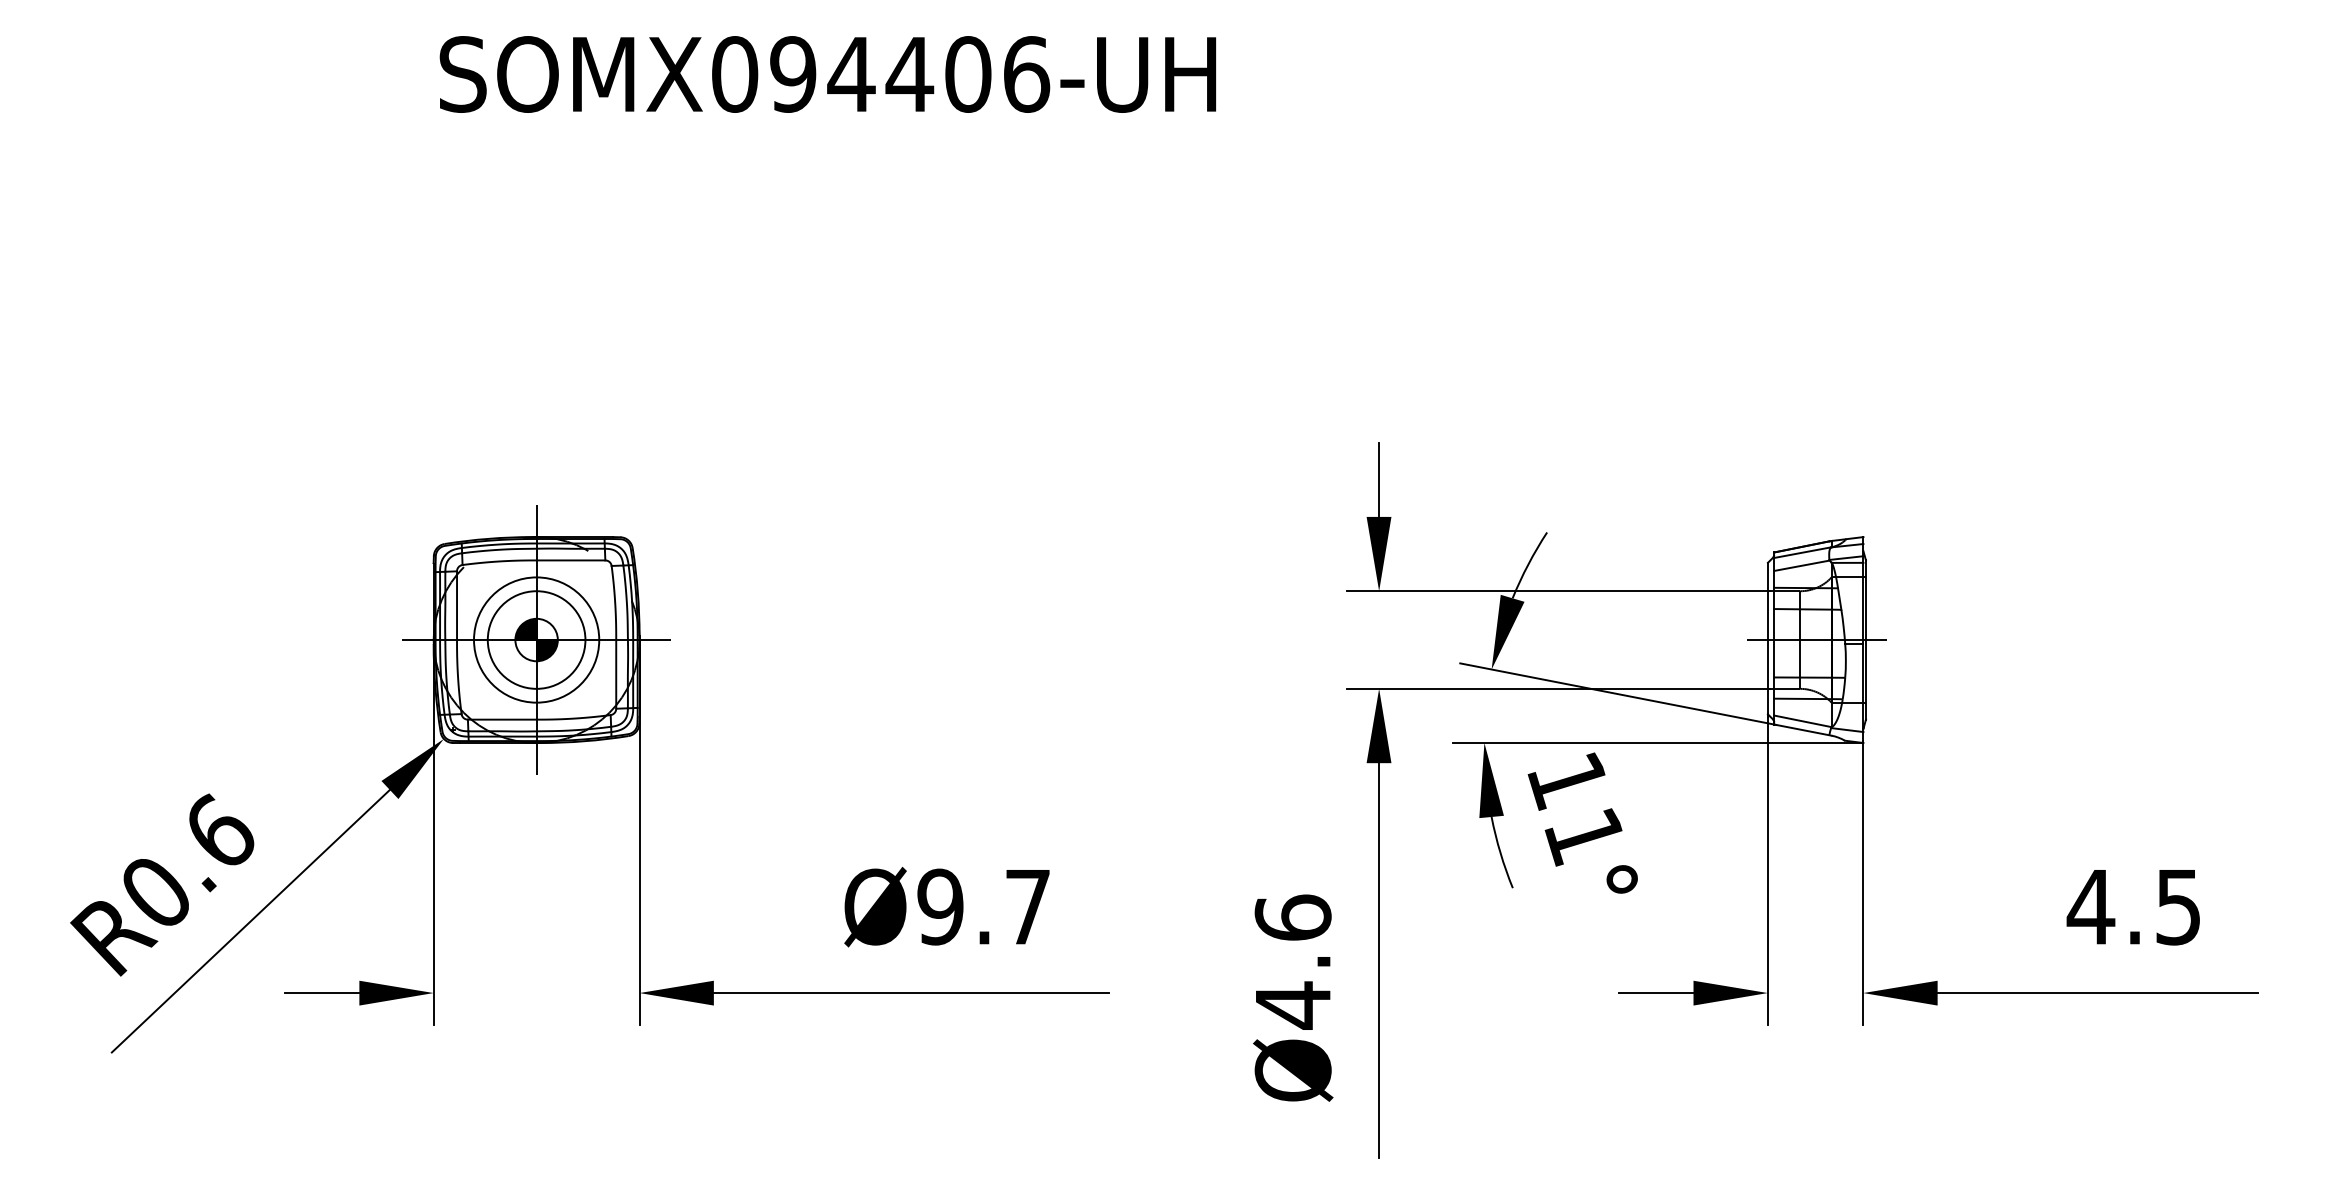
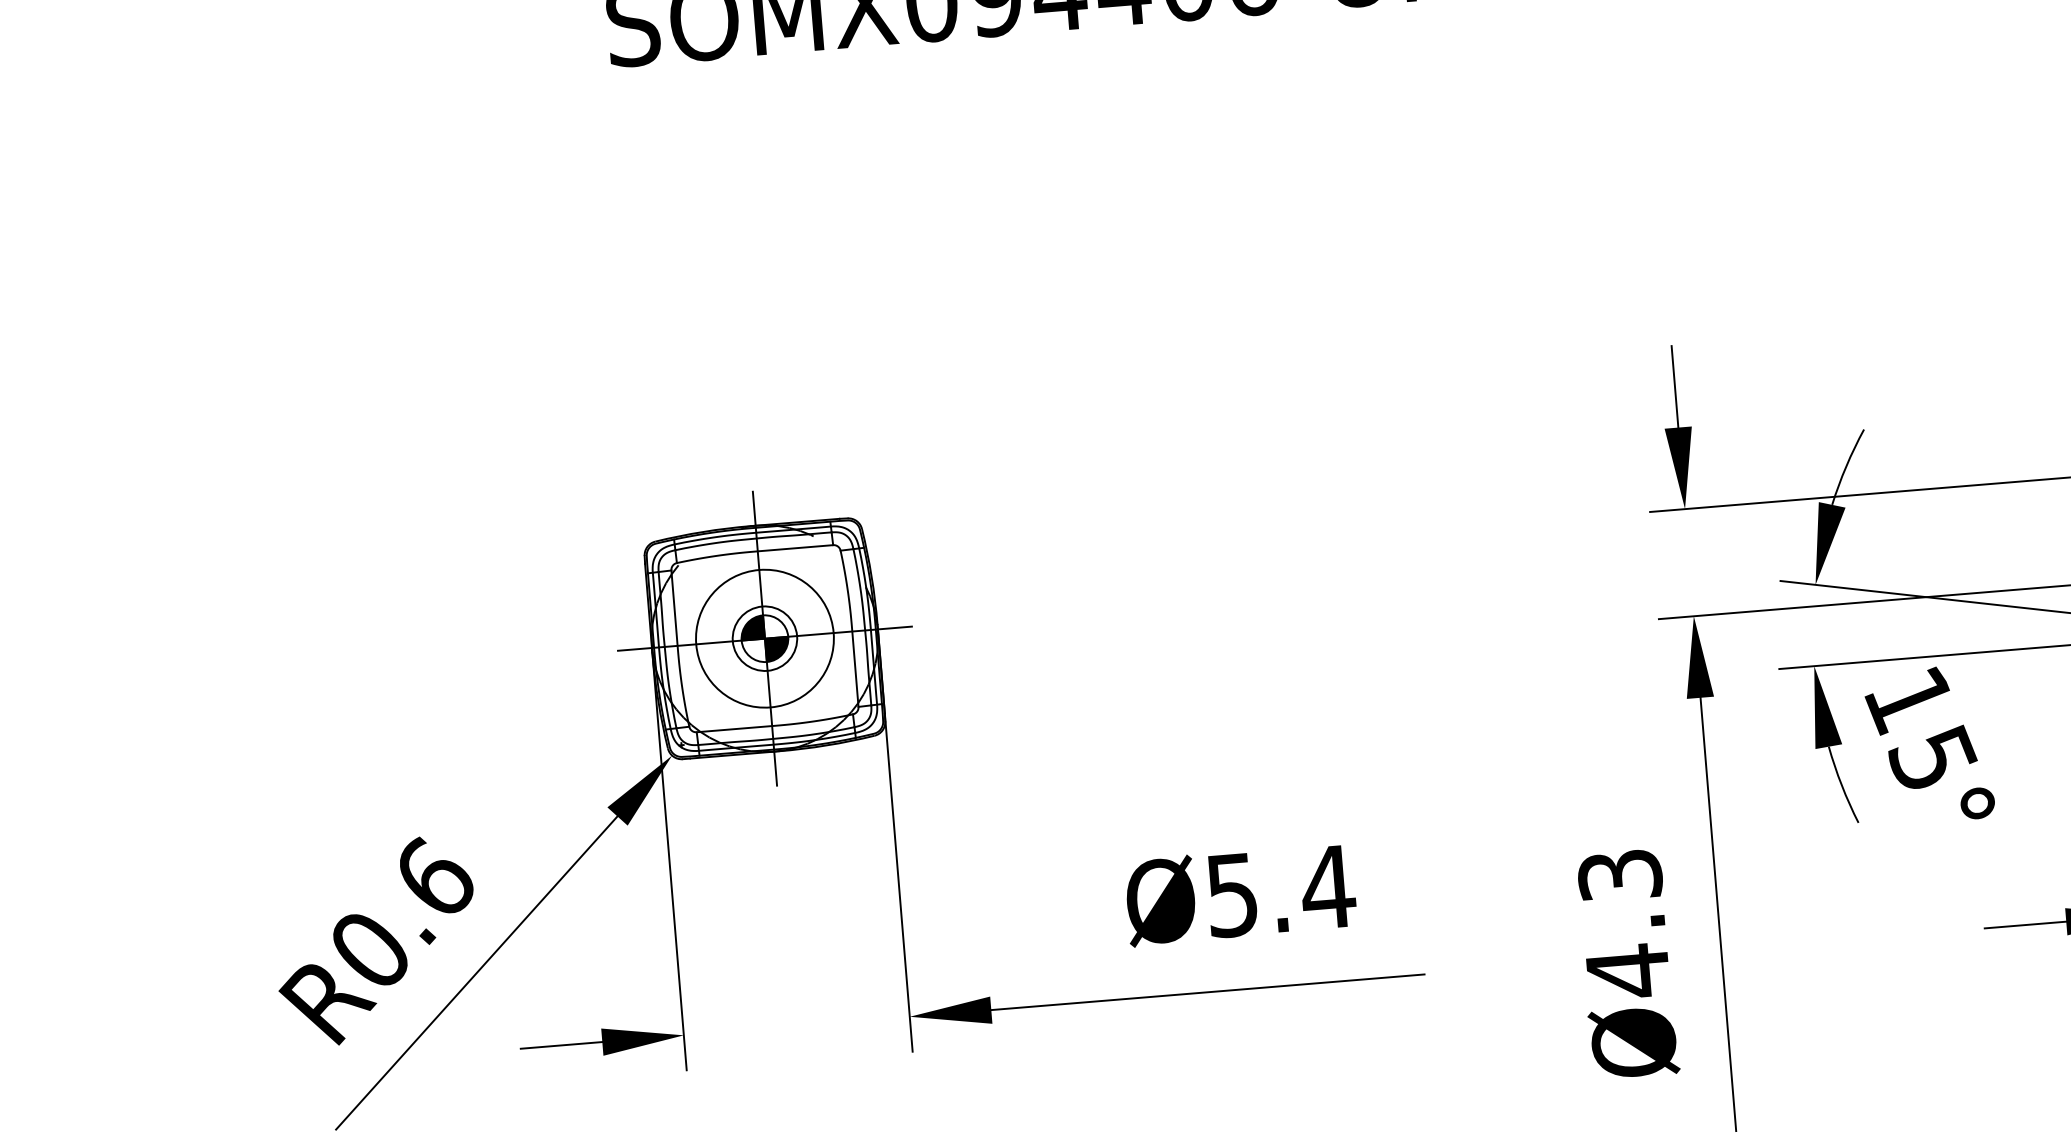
circle: (536, 639) -> (764, 638), size x0.6
text: (1584, 836) -> (1932, 759), 11° -> 15°
text: (984, 906) -> (1280, 890), Ø9.7 -> Ø5.4
text: (1292, 917) -> (1619, 874), Ø4.6 -> Ø4.3

